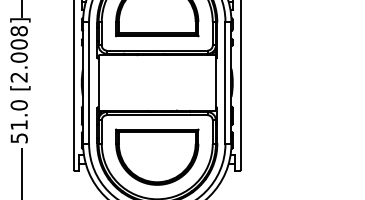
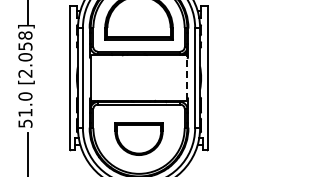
text: (19, 44) -> (25, 46), [2.008] -> [2.058]
line: (216, 82) -> (187, 77), solid -> dashed
part: (156, 156) -> (138, 138), size x0.7

